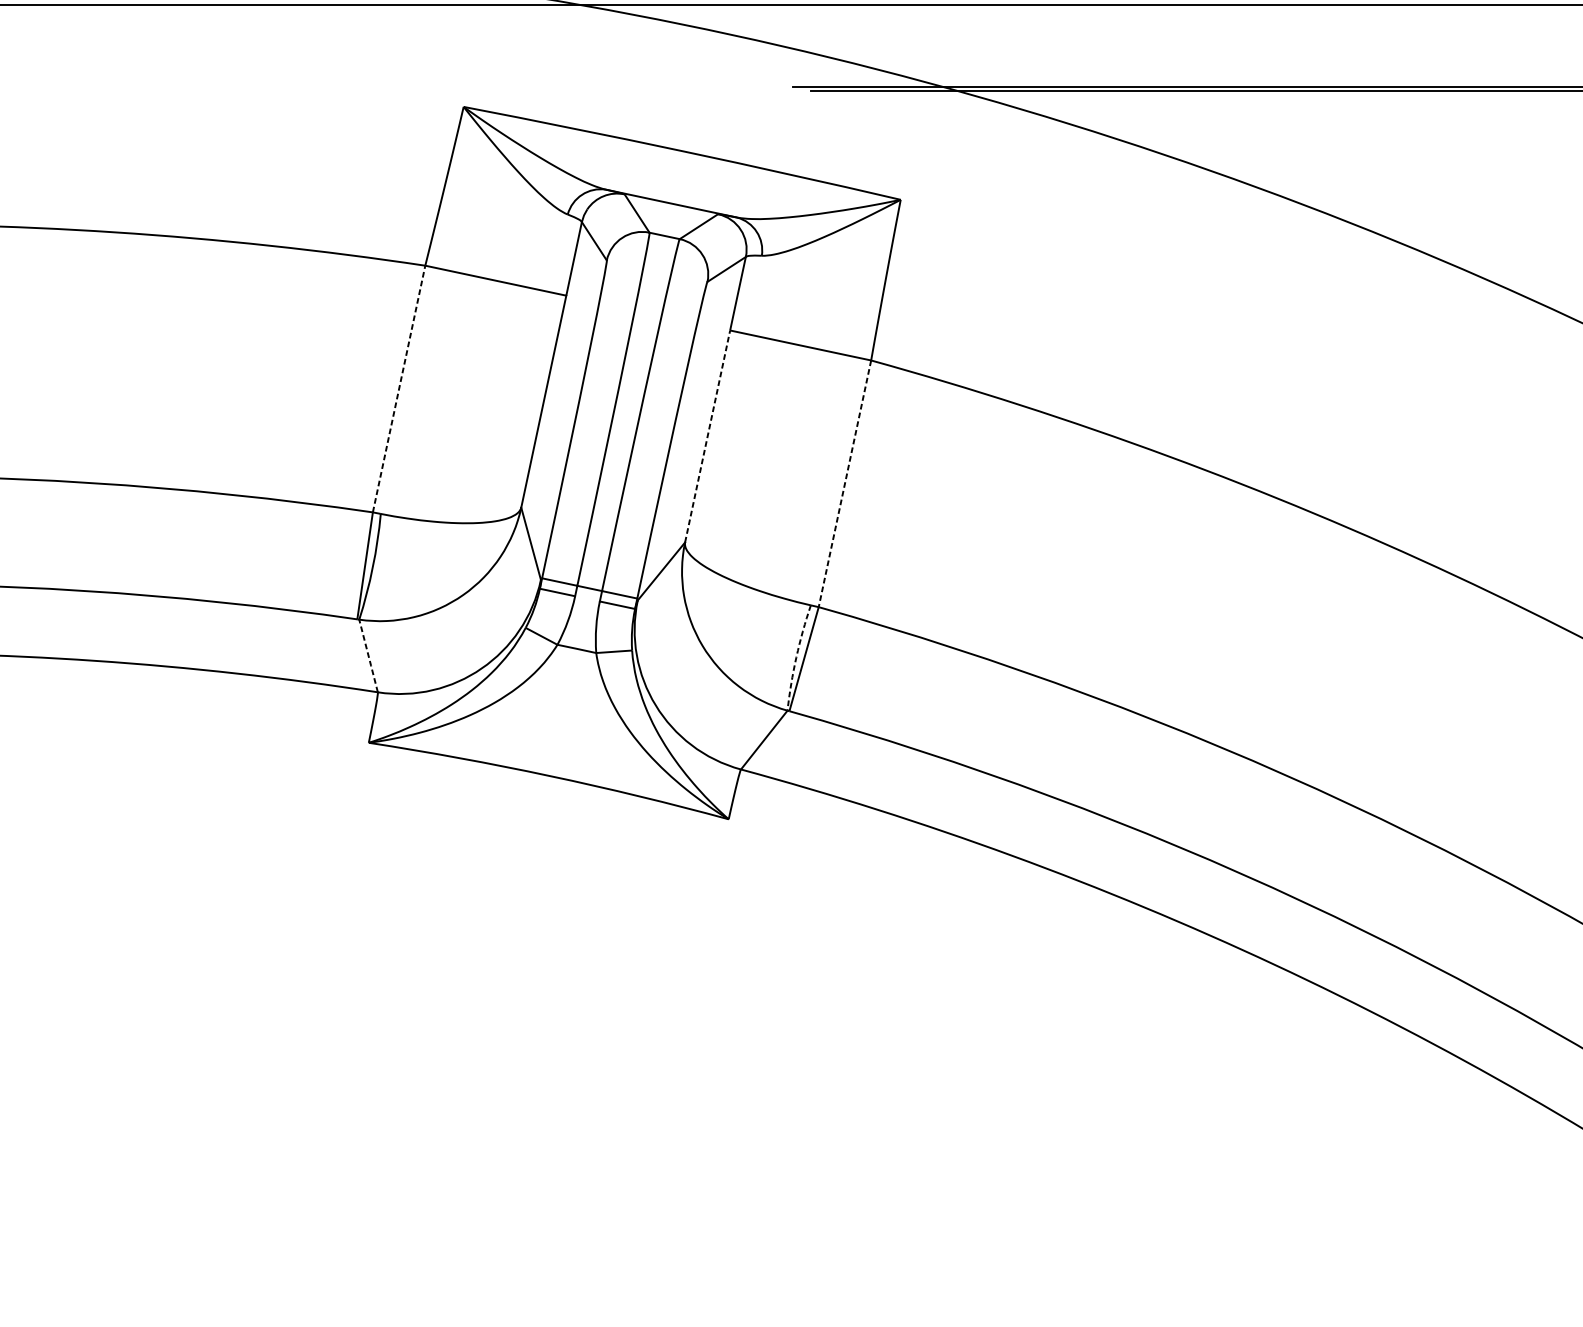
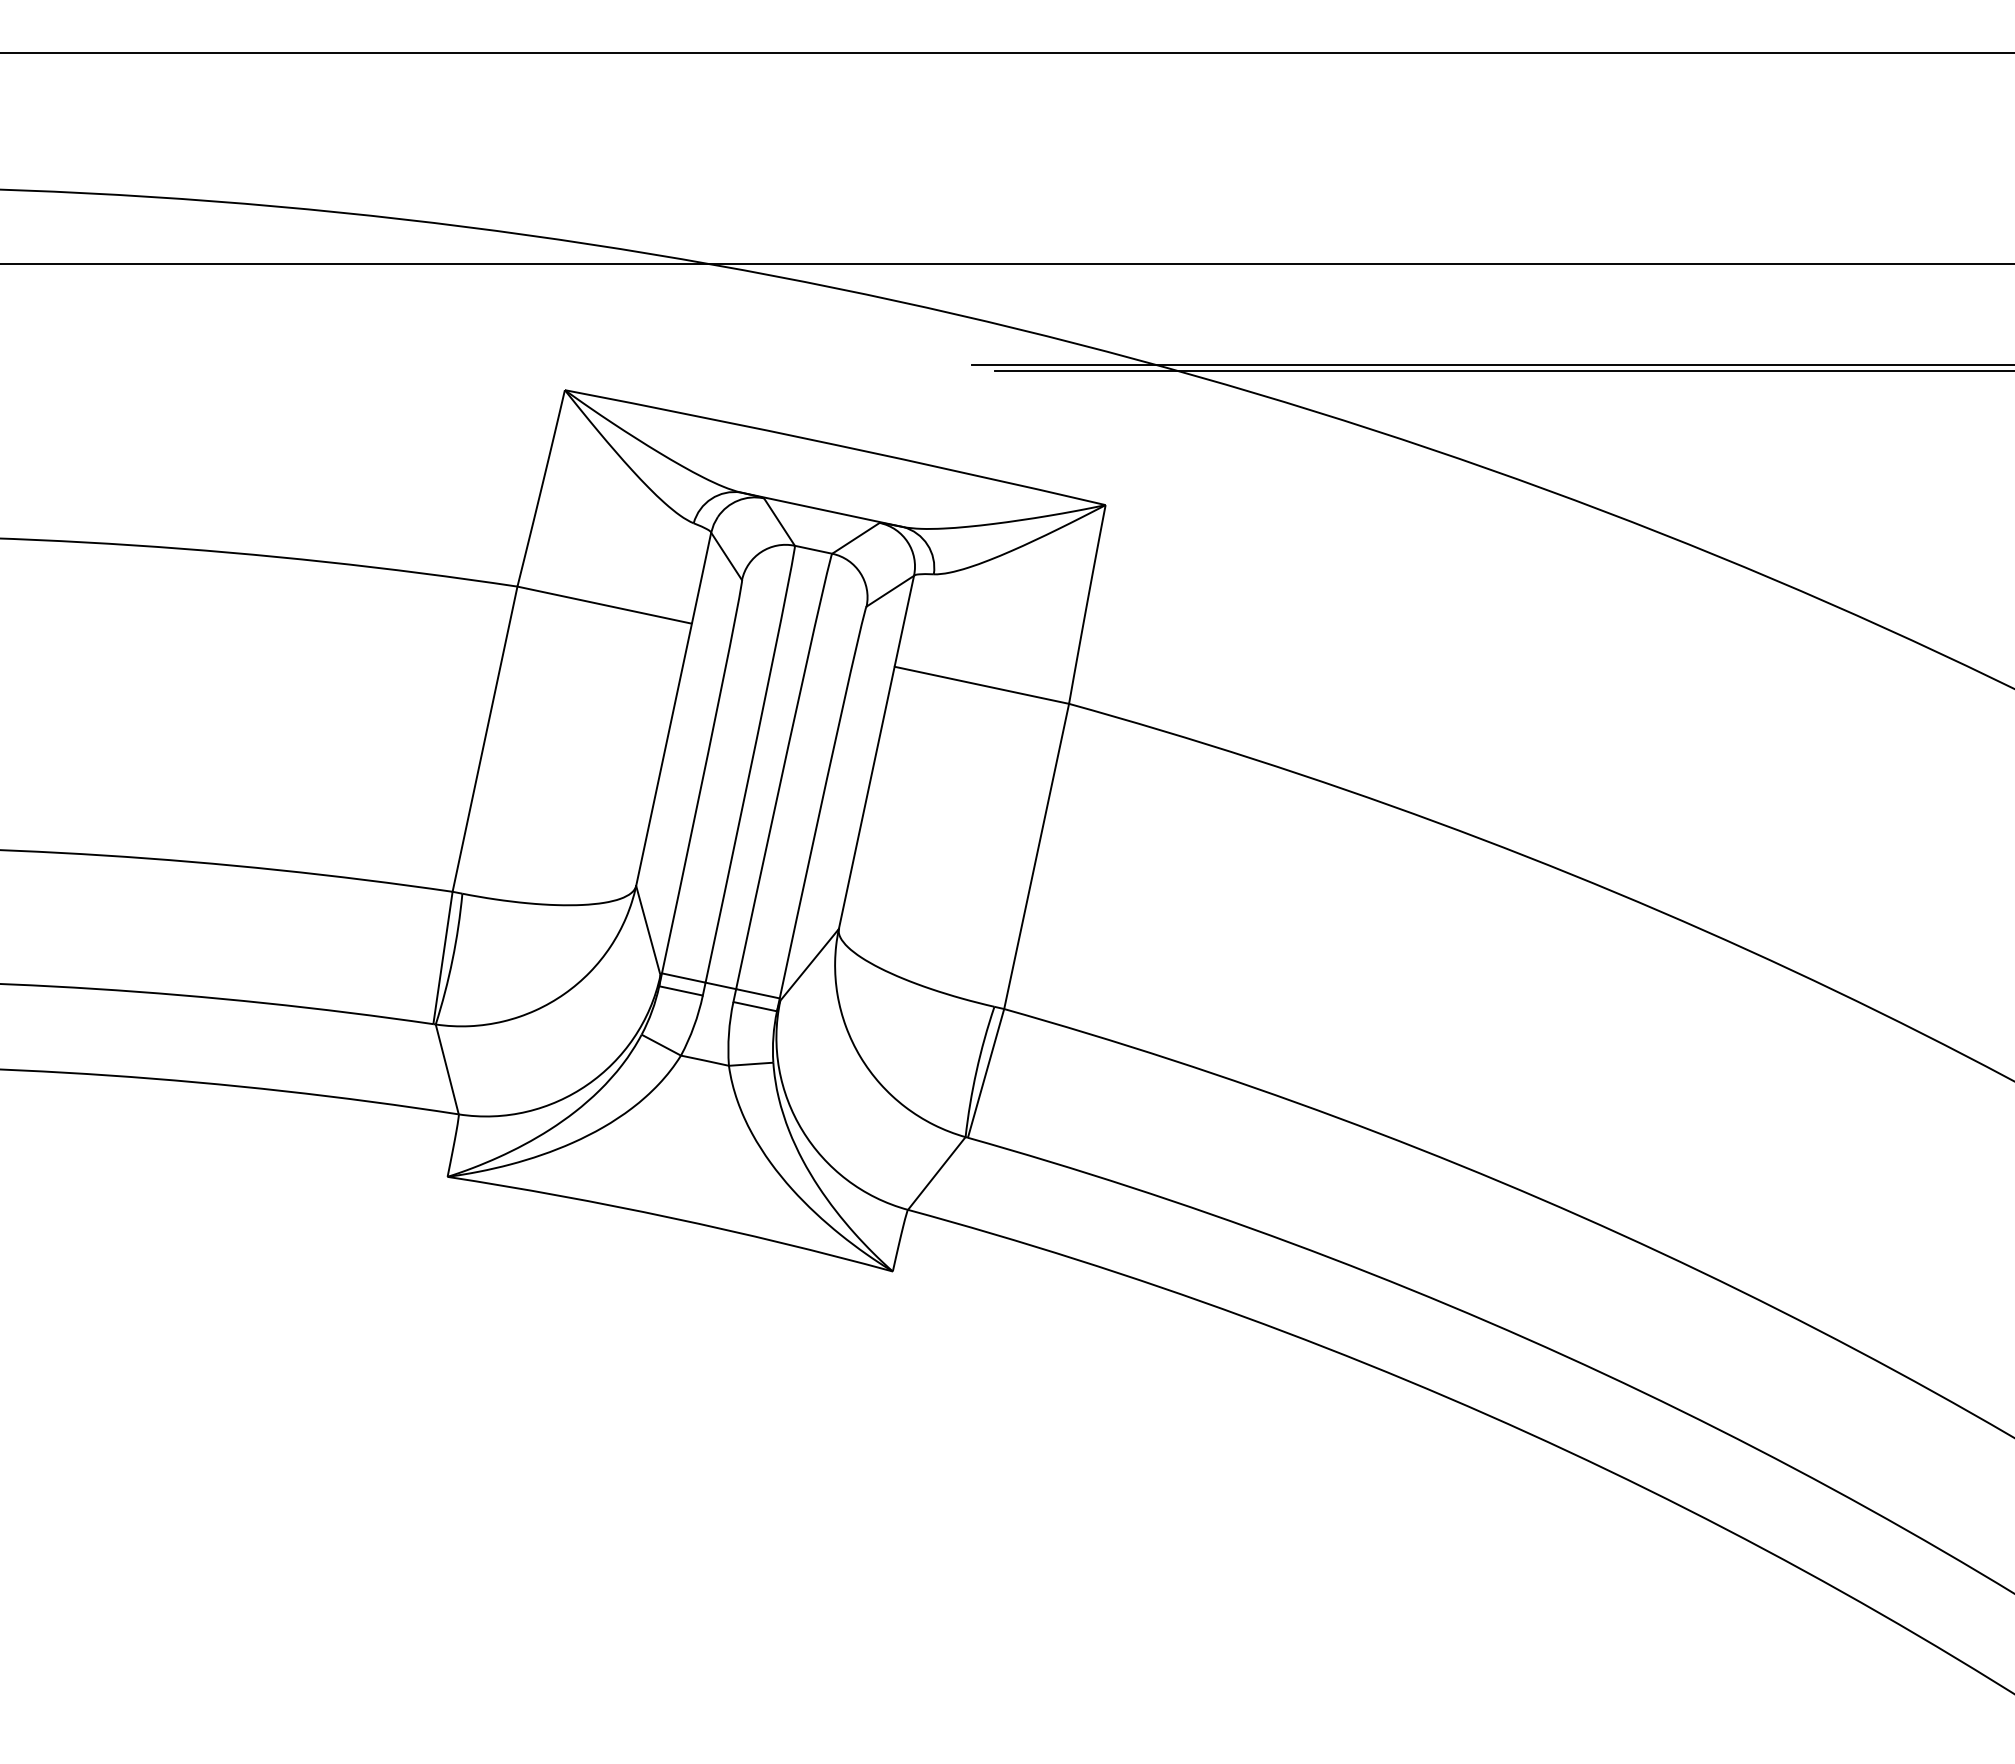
line: (399, 388) -> (485, 738), dashed -> solid
line: (707, 436) -> (866, 797), dashed -> solid
line: (844, 483) -> (1036, 856), dashed -> solid
line: (368, 656) -> (447, 1070), dashed -> solid
arc: (796, 657) -> (976, 1071), dashed -> solid

